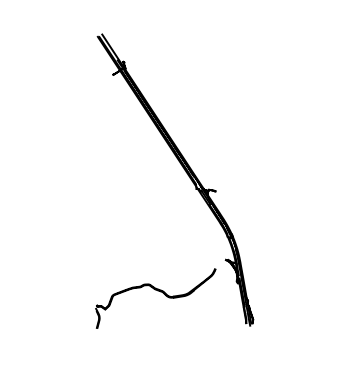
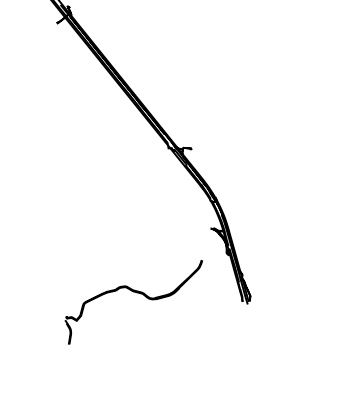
part: (157, 291) -> (136, 293), moved

